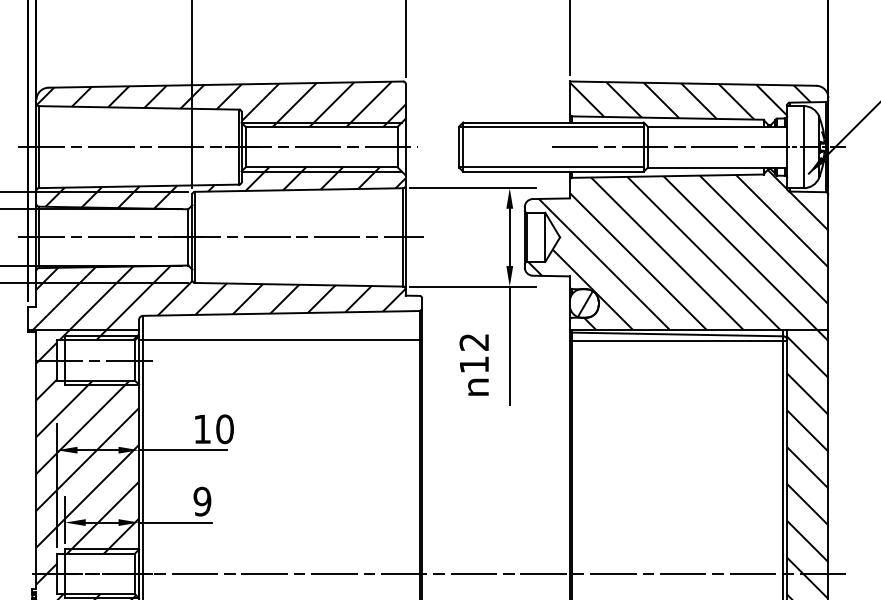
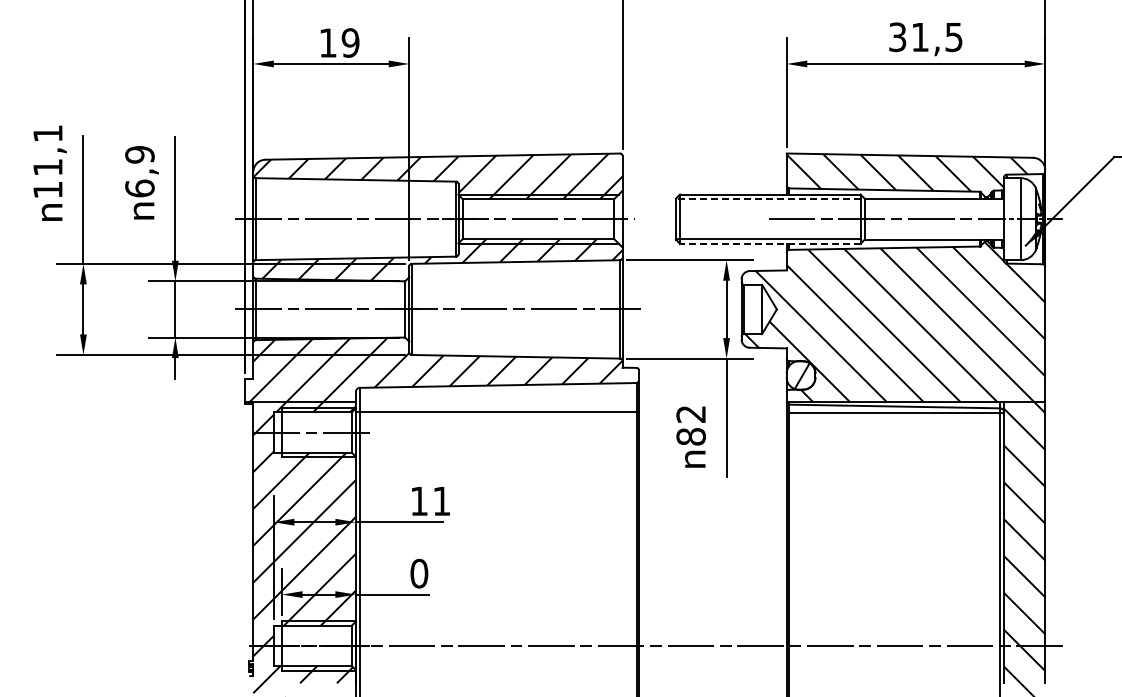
line: (550, 127) -> (767, 199), solid -> dashed
line: (552, 171) -> (769, 243), solid -> dashed
text: (473, 364) -> (690, 436), 12 -> 82
text: (224, 429) -> (441, 501), 10 -> 11
text: (202, 501) -> (419, 573), 9 -> 0

